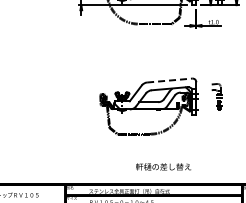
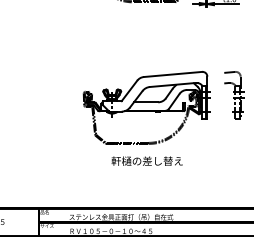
line: (169, 80) -> (172, 74), dashed -> solid
part: (216, 96) -> (233, 94), size x1.43
text: (163, 166) -> (147, 160), moved

